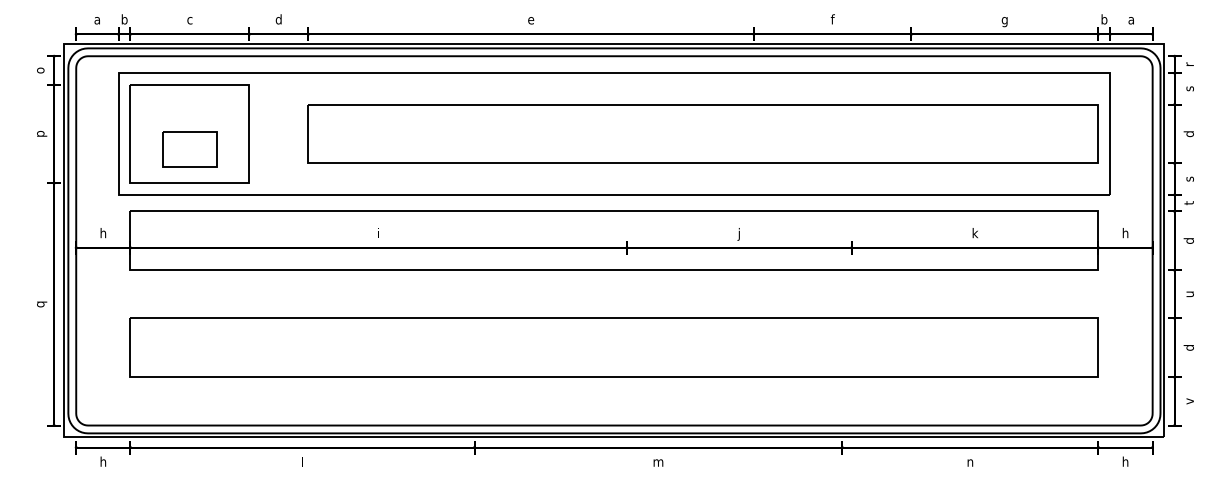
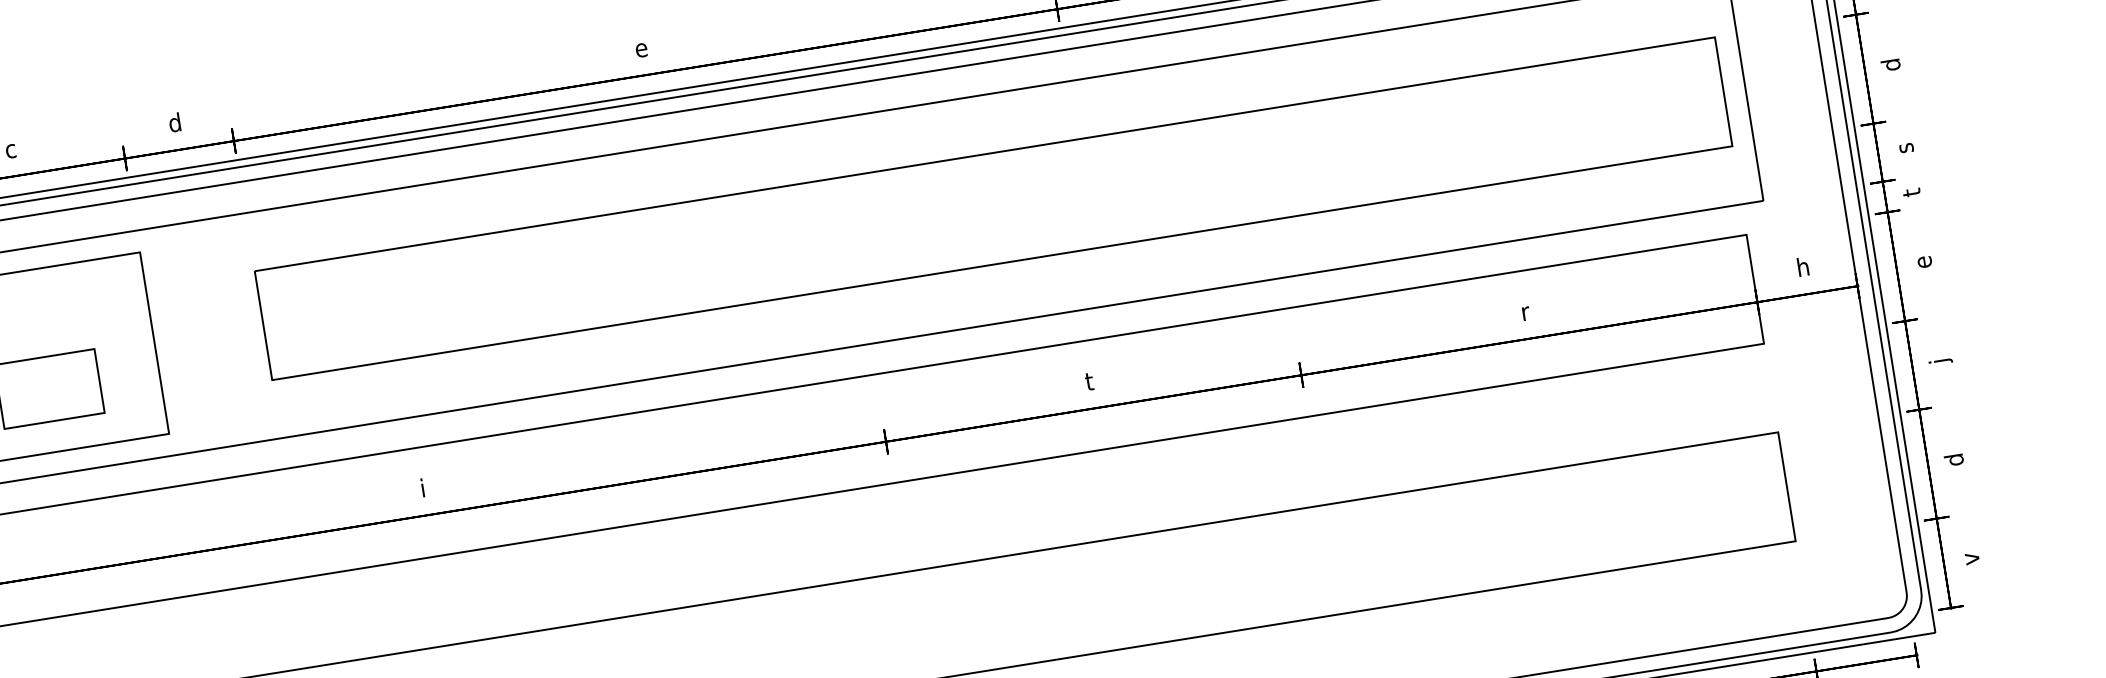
text: (974, 233) -> (1524, 312), k -> r
text: (739, 234) -> (1090, 383), j -> t
text: (1188, 240) -> (1921, 261), d -> e
text: (1189, 294) -> (1939, 361), u -> j

